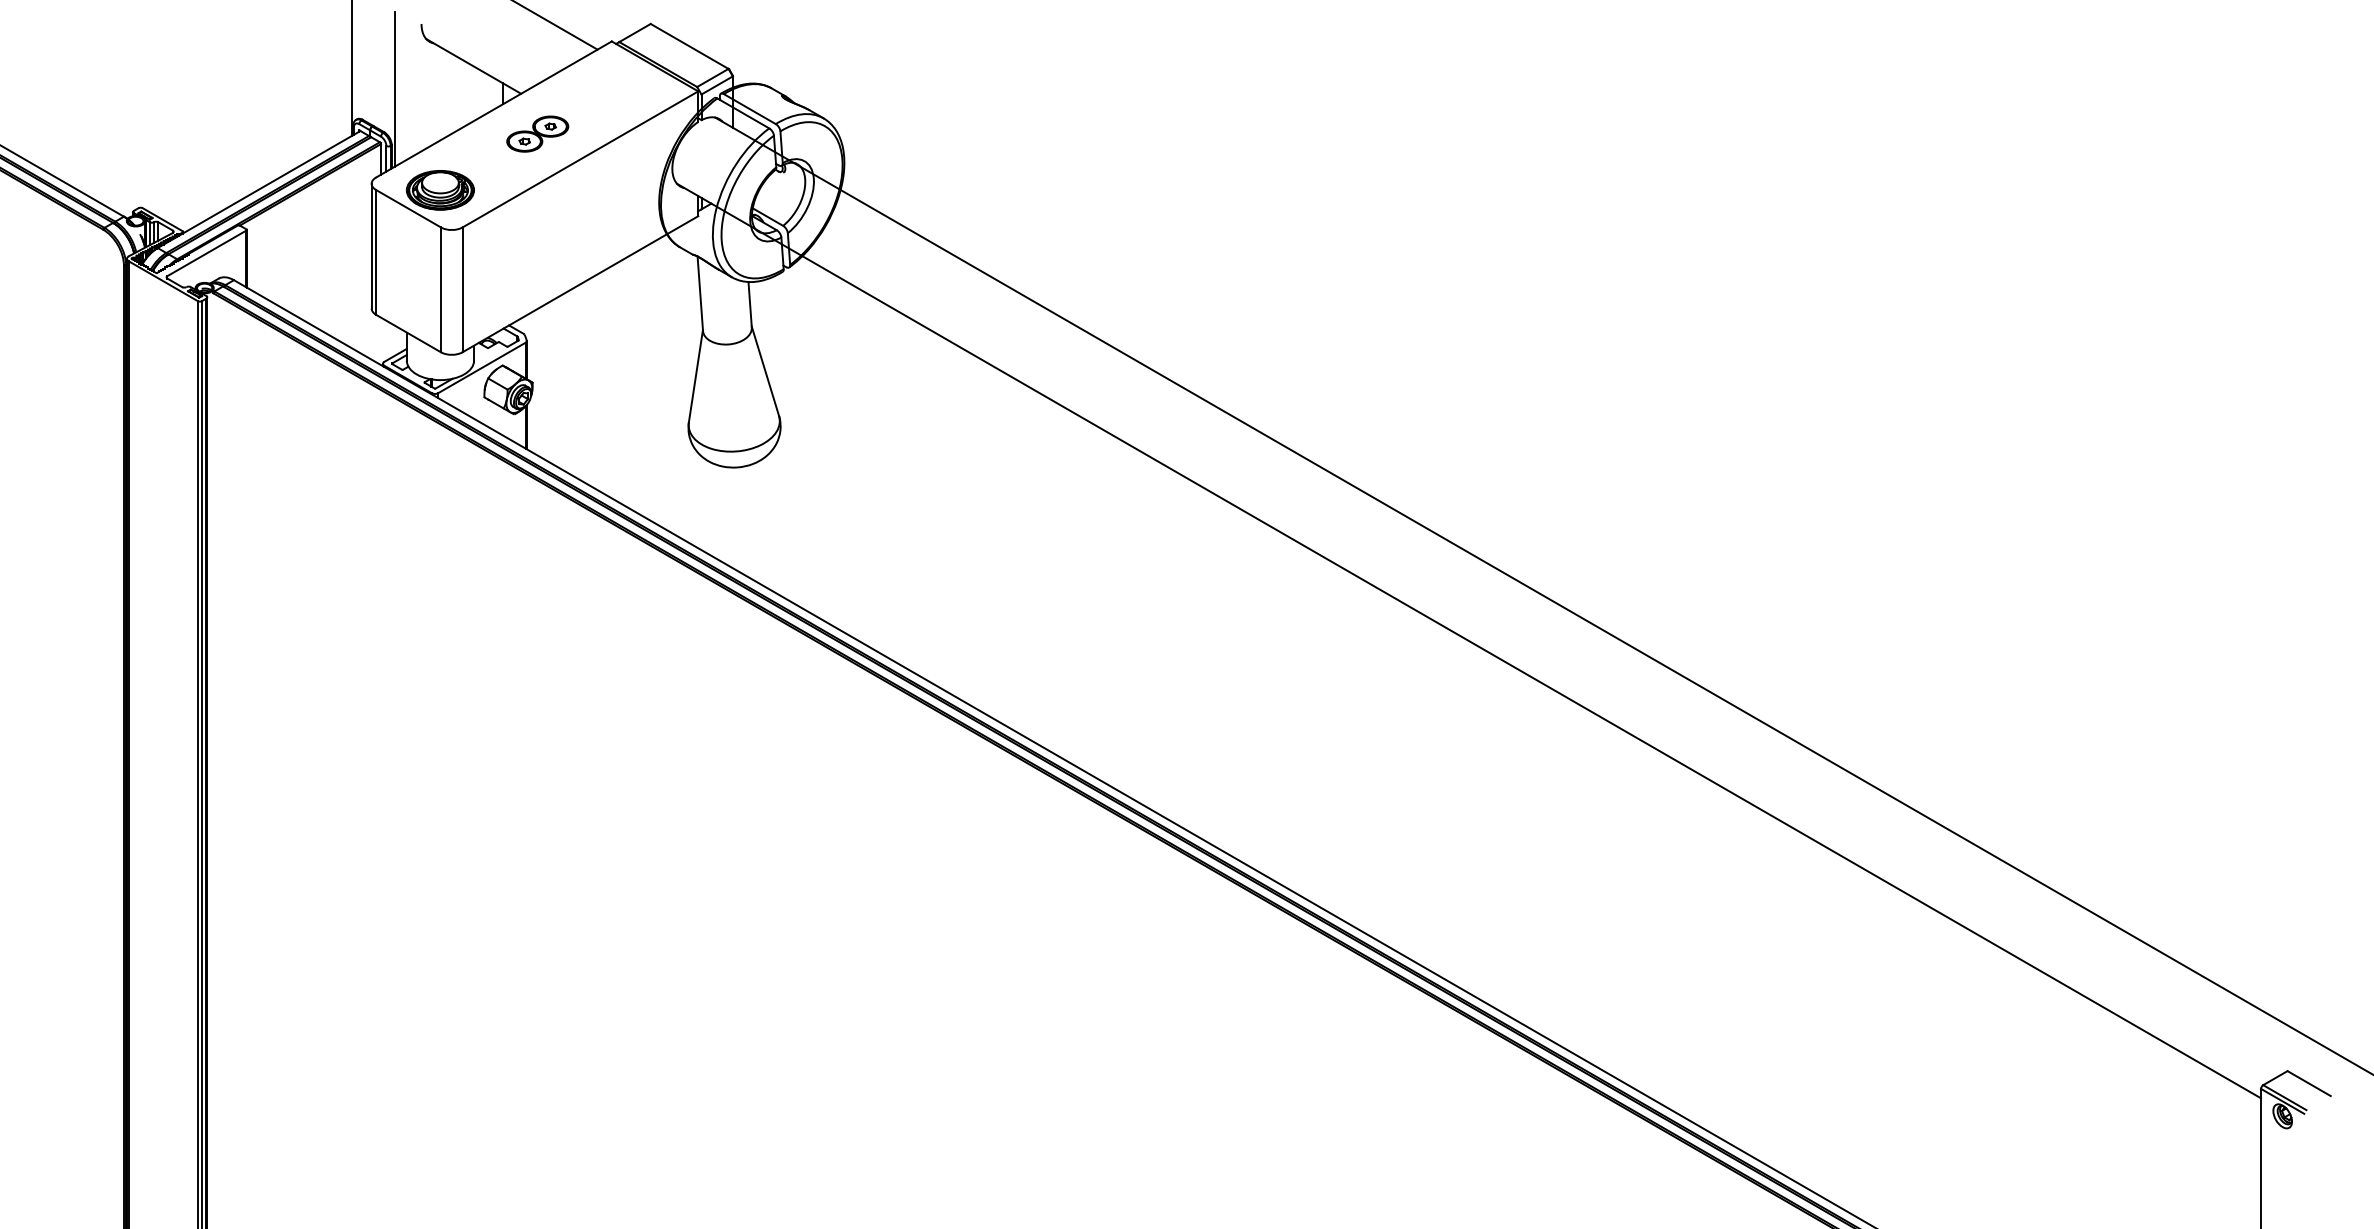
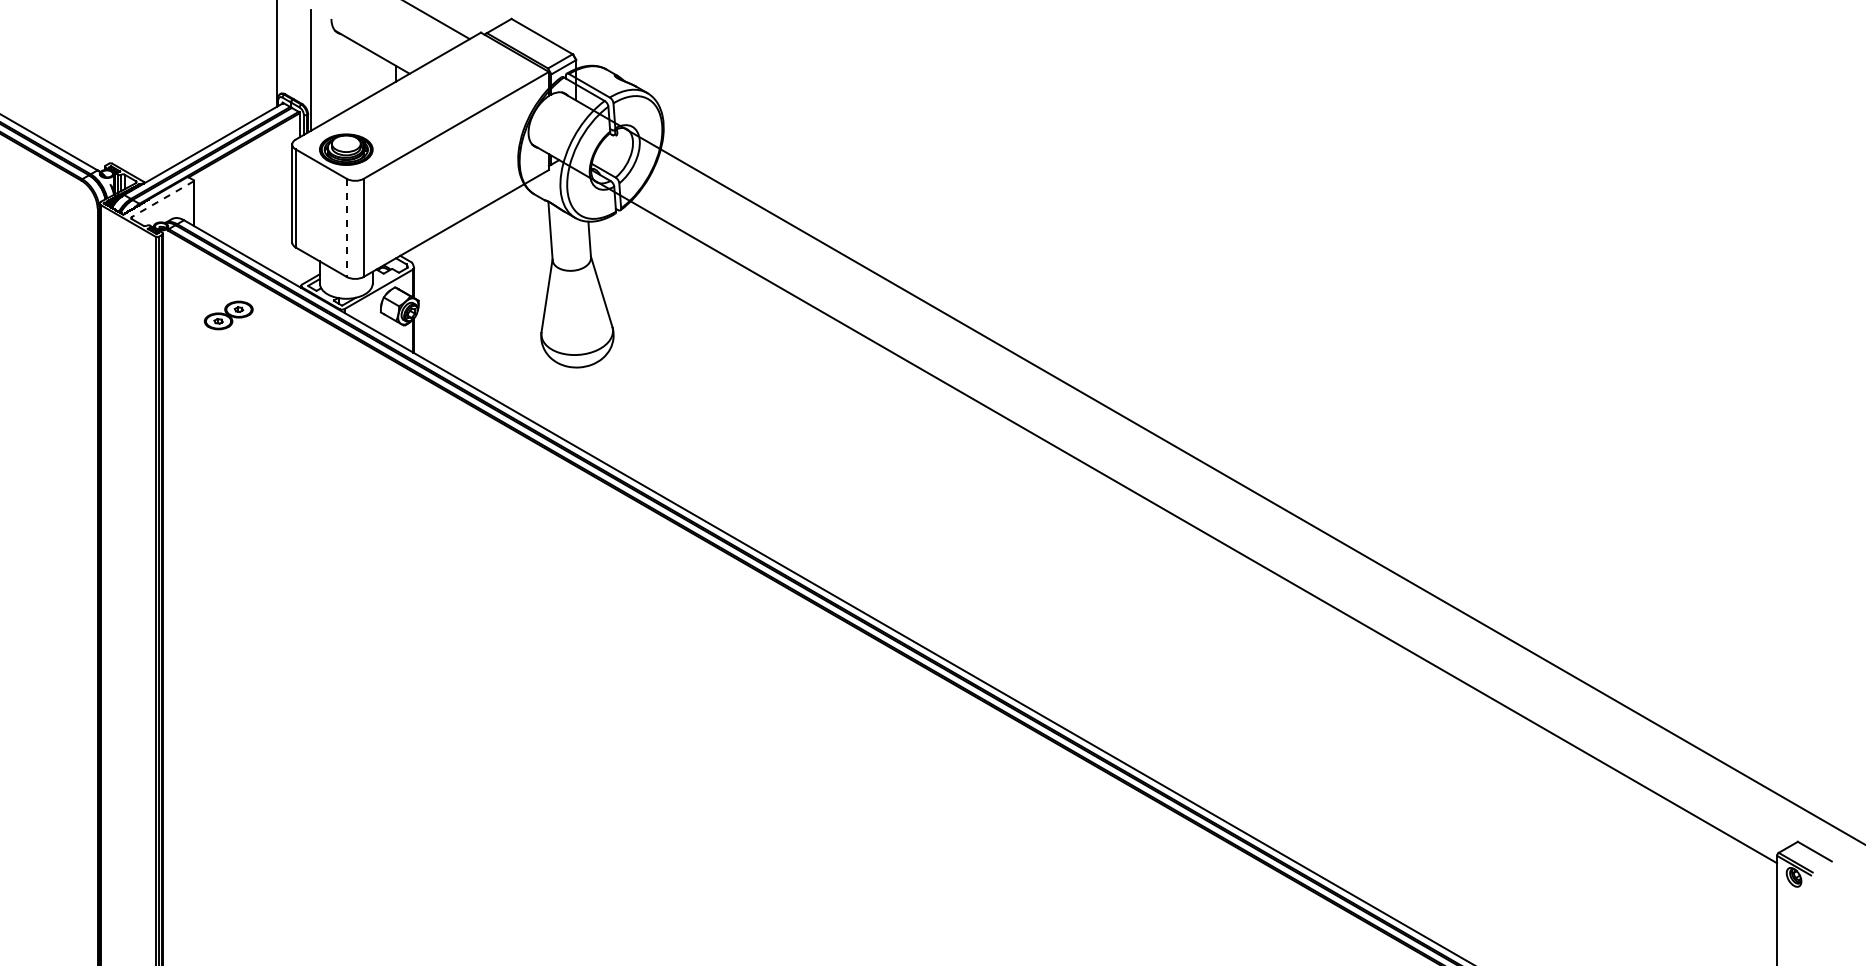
part: (537, 134) -> (228, 315), moved
line: (206, 253) -> (162, 199), solid -> dashed
line: (440, 290) -> (346, 228), solid -> dashed

